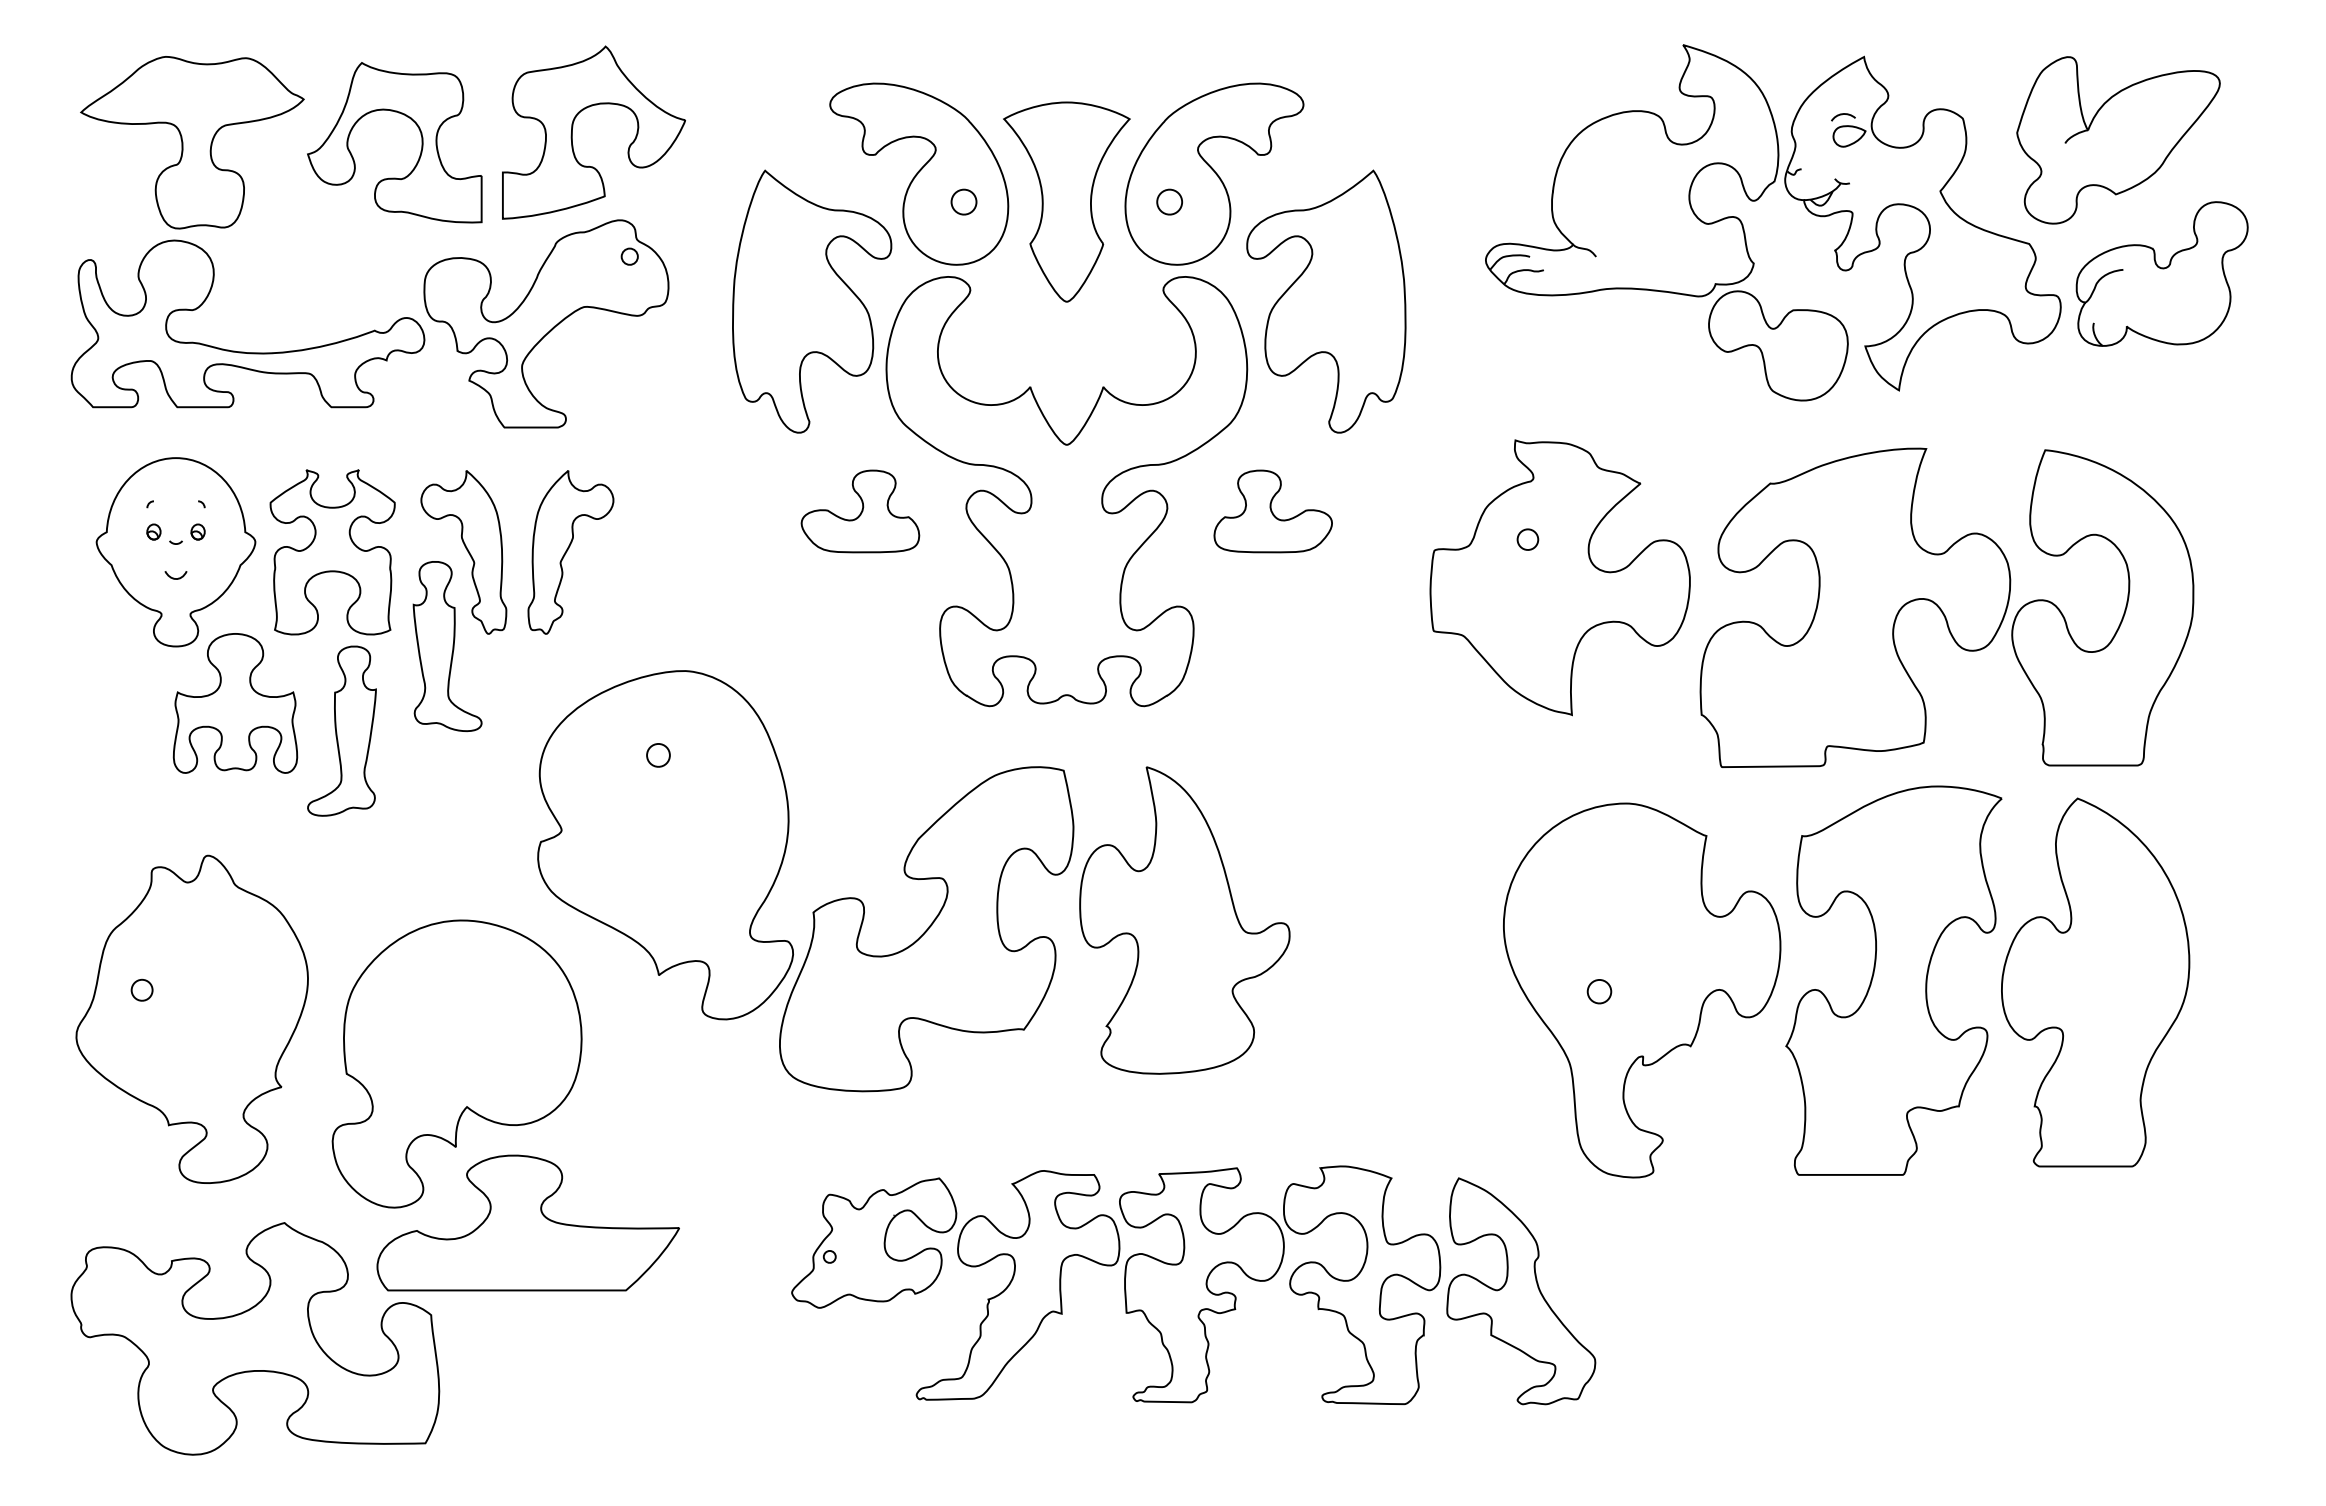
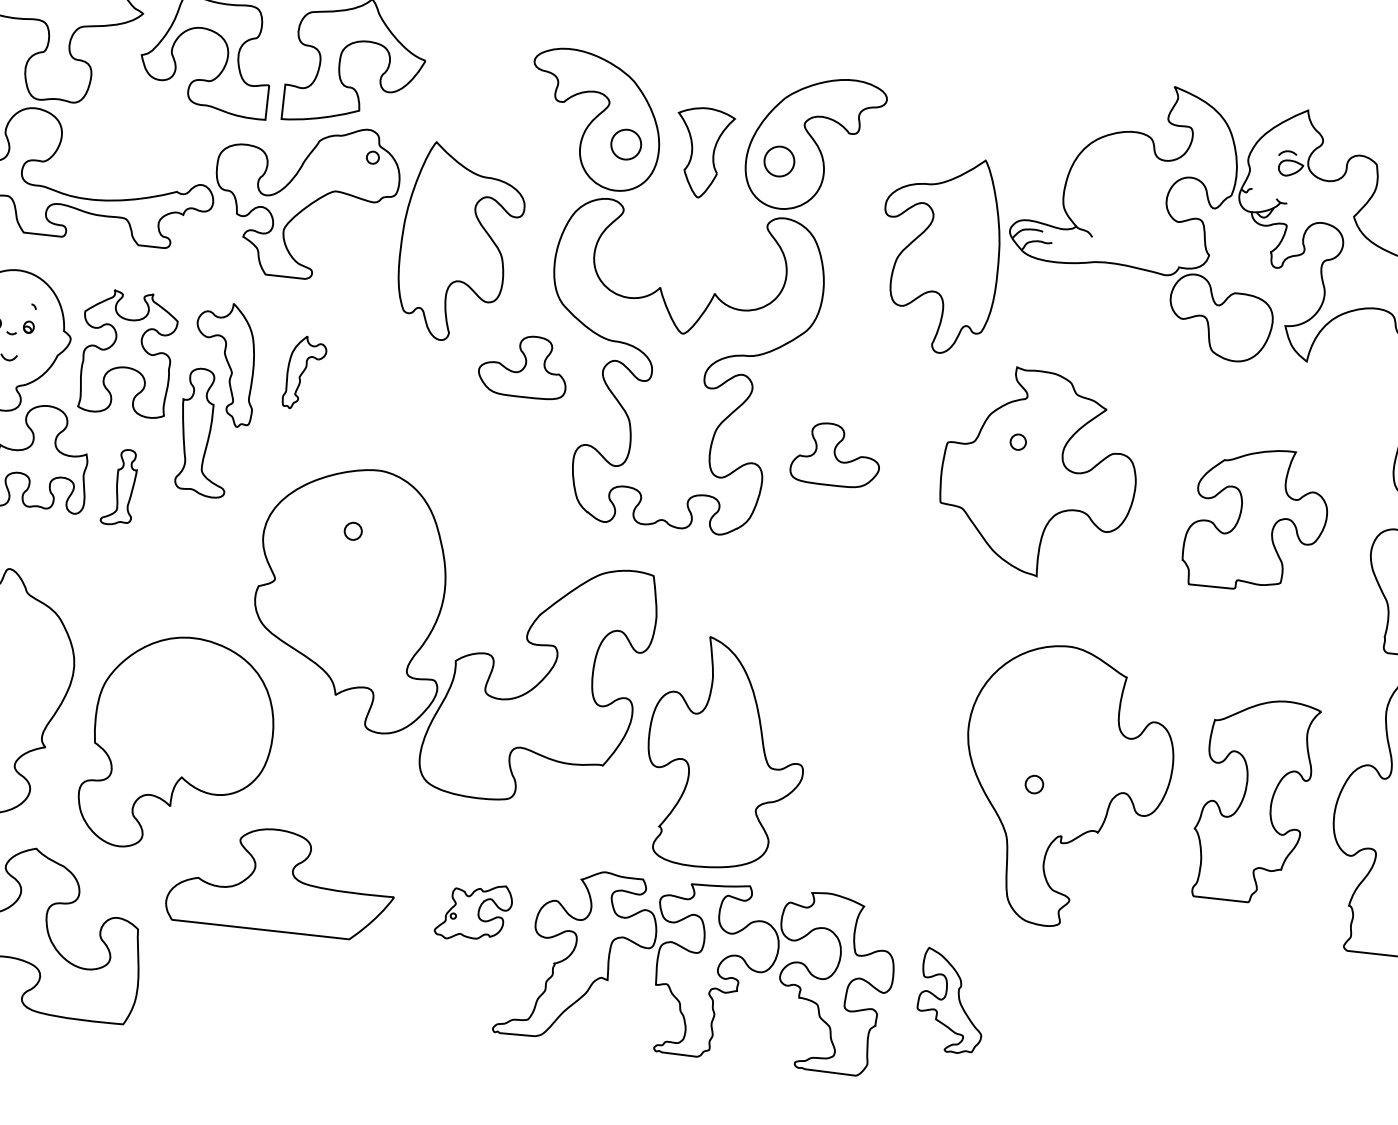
part: (963, 201) -> (625, 144), size x1.6
part: (1066, 201) -> (702, 152), size x0.6
part: (1169, 201) -> (779, 160), size x1.6
part: (812, 301) -> (461, 243), moved
part: (1326, 301) -> (940, 254), moved
part: (1272, 511) -> (835, 455), moved
part: (570, 552) -> (304, 373), size x0.6
part: (1855, 607) -> (1256, 519), size x0.6
part: (341, 730) -> (119, 486), size x0.6
part: (1184, 920) -> (725, 754), moved
part: (1893, 980) -> (1254, 800), size x0.7
part: (527, 1222) -> (281, 880), moved
part: (874, 1242) -> (474, 911), size x0.6
part: (1521, 1291) -> (951, 1001), size x0.6

